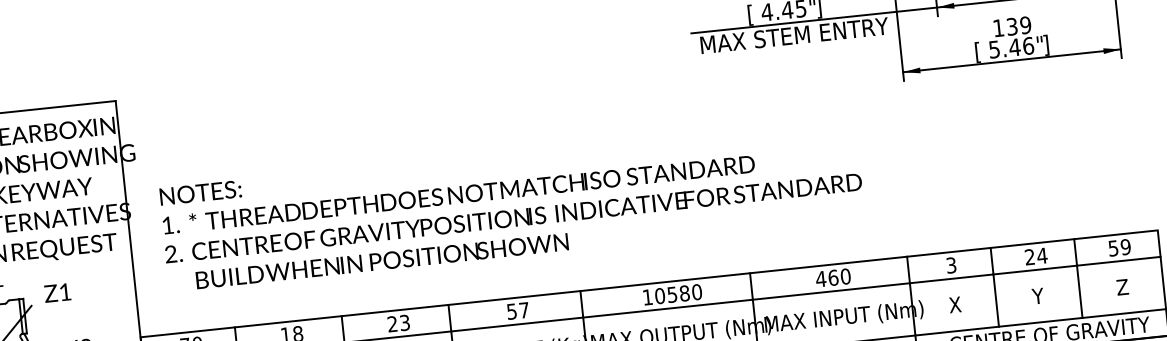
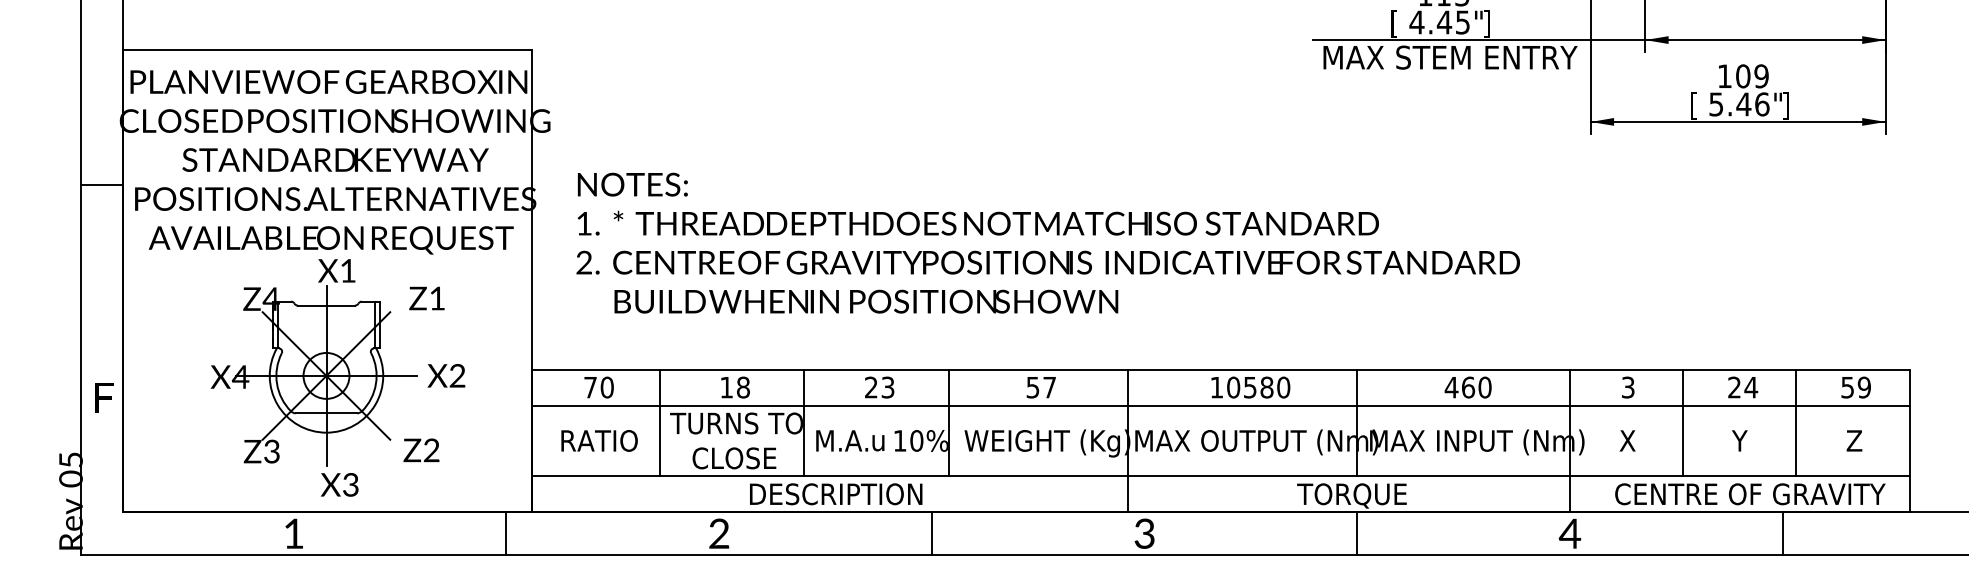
text: (1012, 26) -> (1743, 76), 139 -> 109

